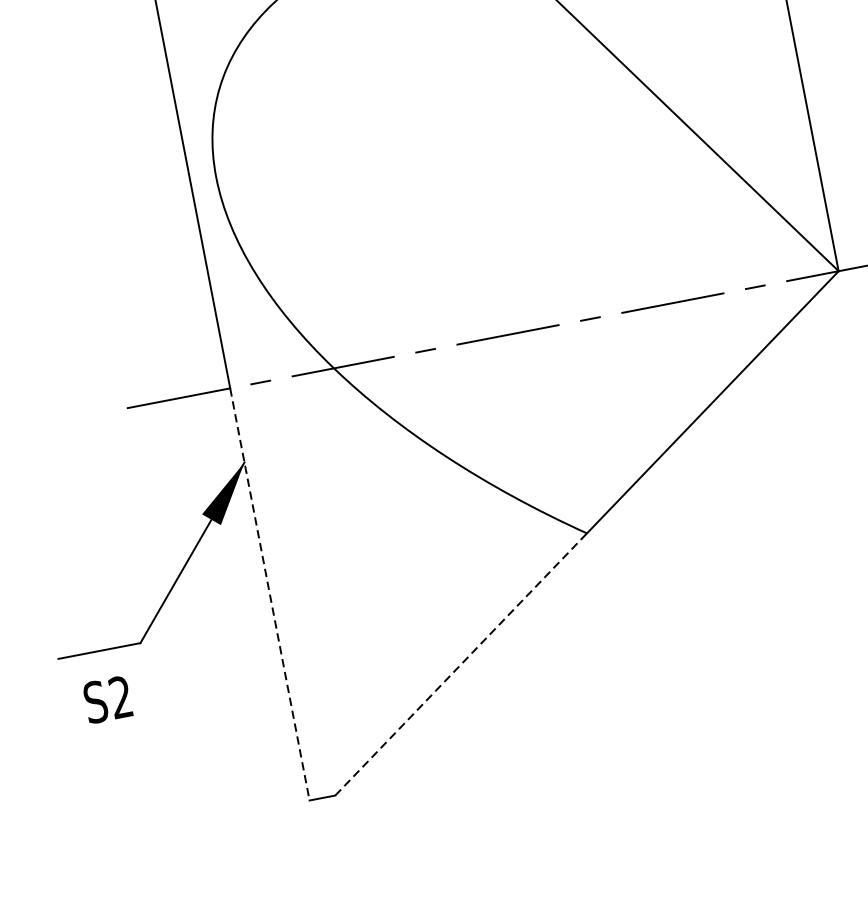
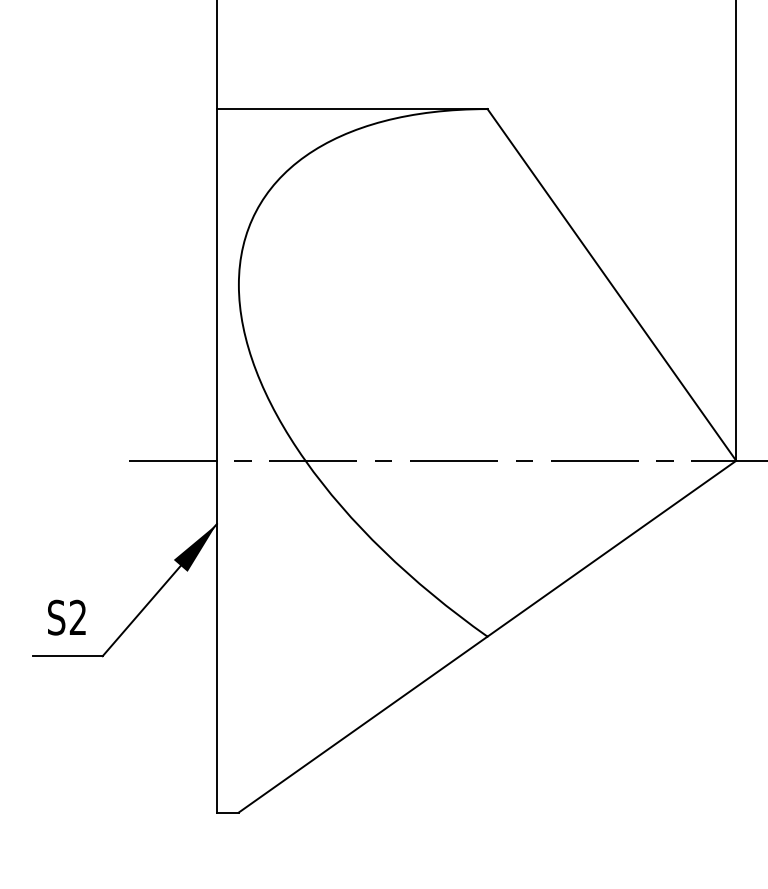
line: (269, 594) -> (216, 636), dashed -> solid
line: (461, 664) -> (363, 724), dashed -> solid
text: (107, 699) -> (66, 617), moved

